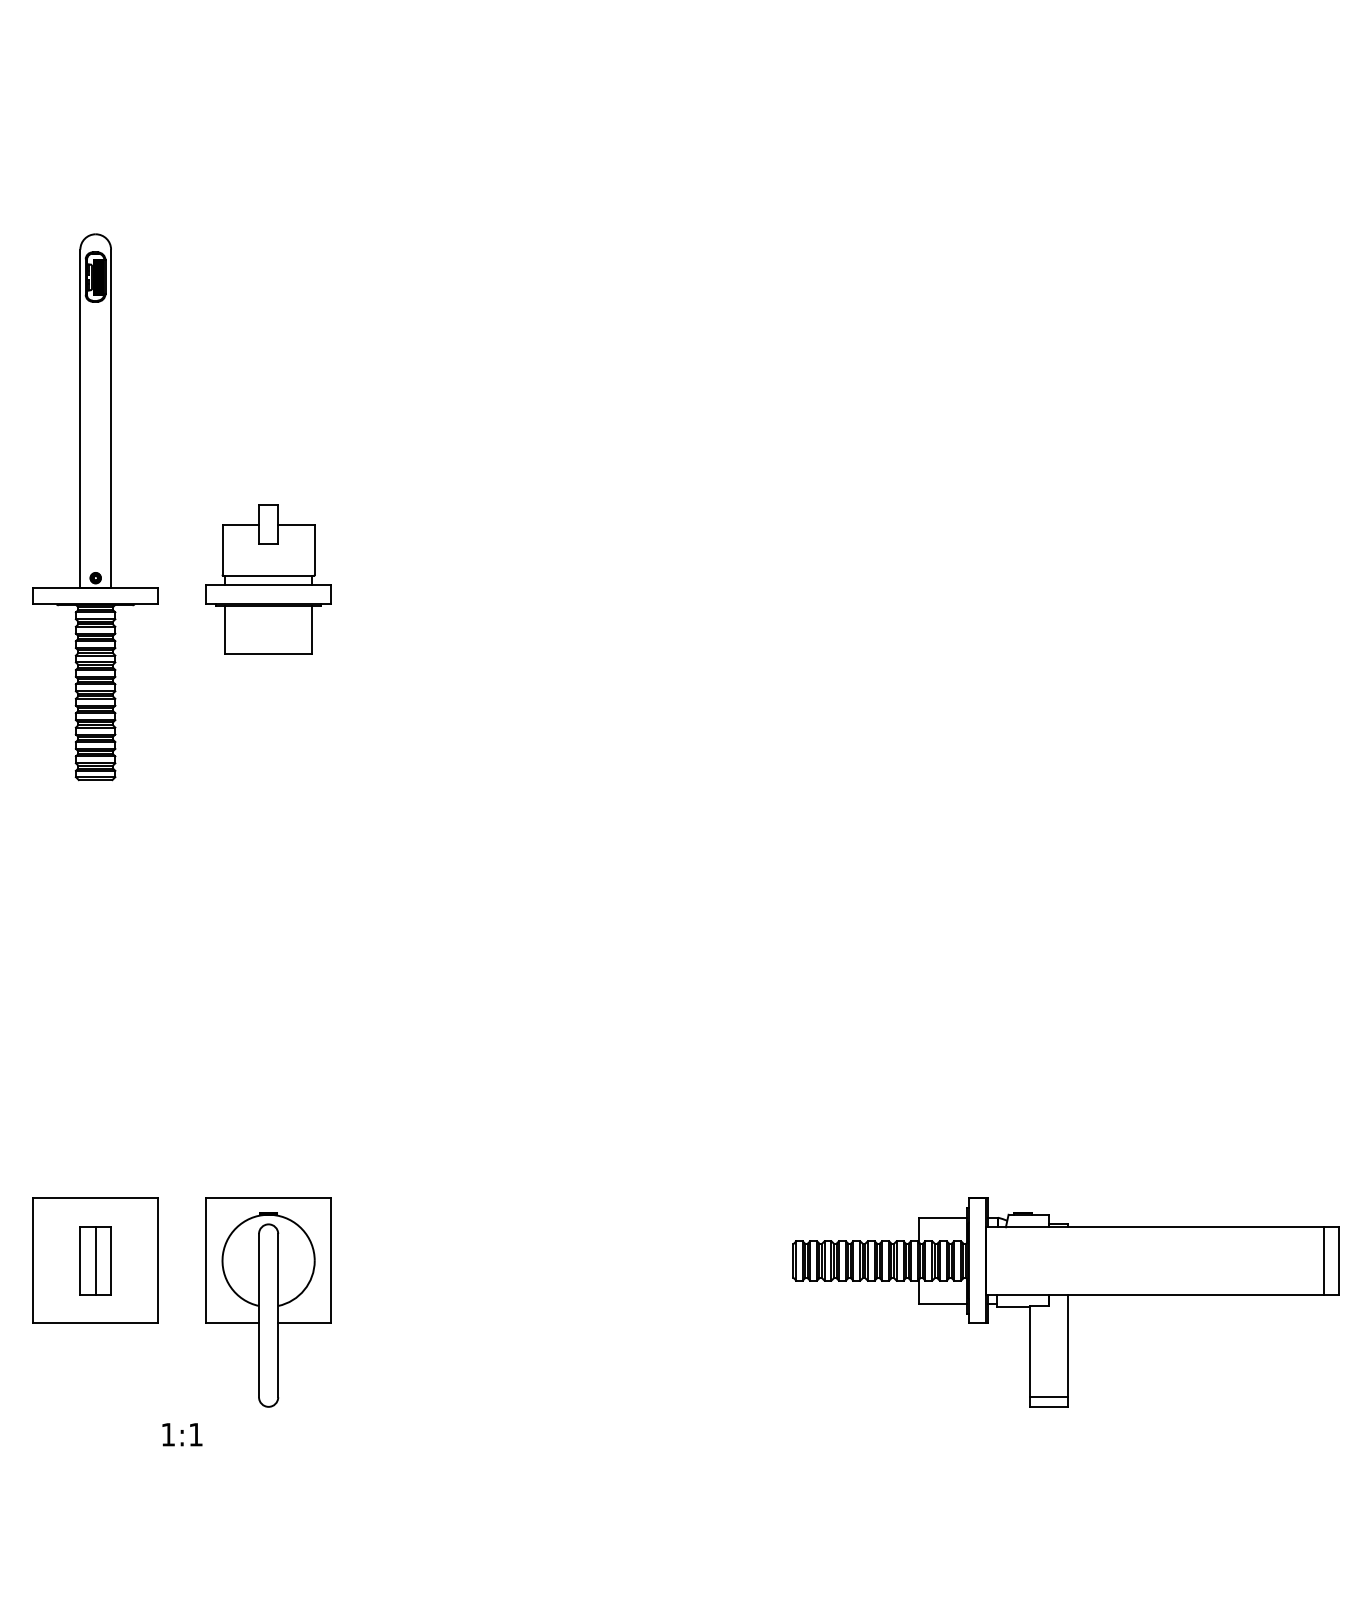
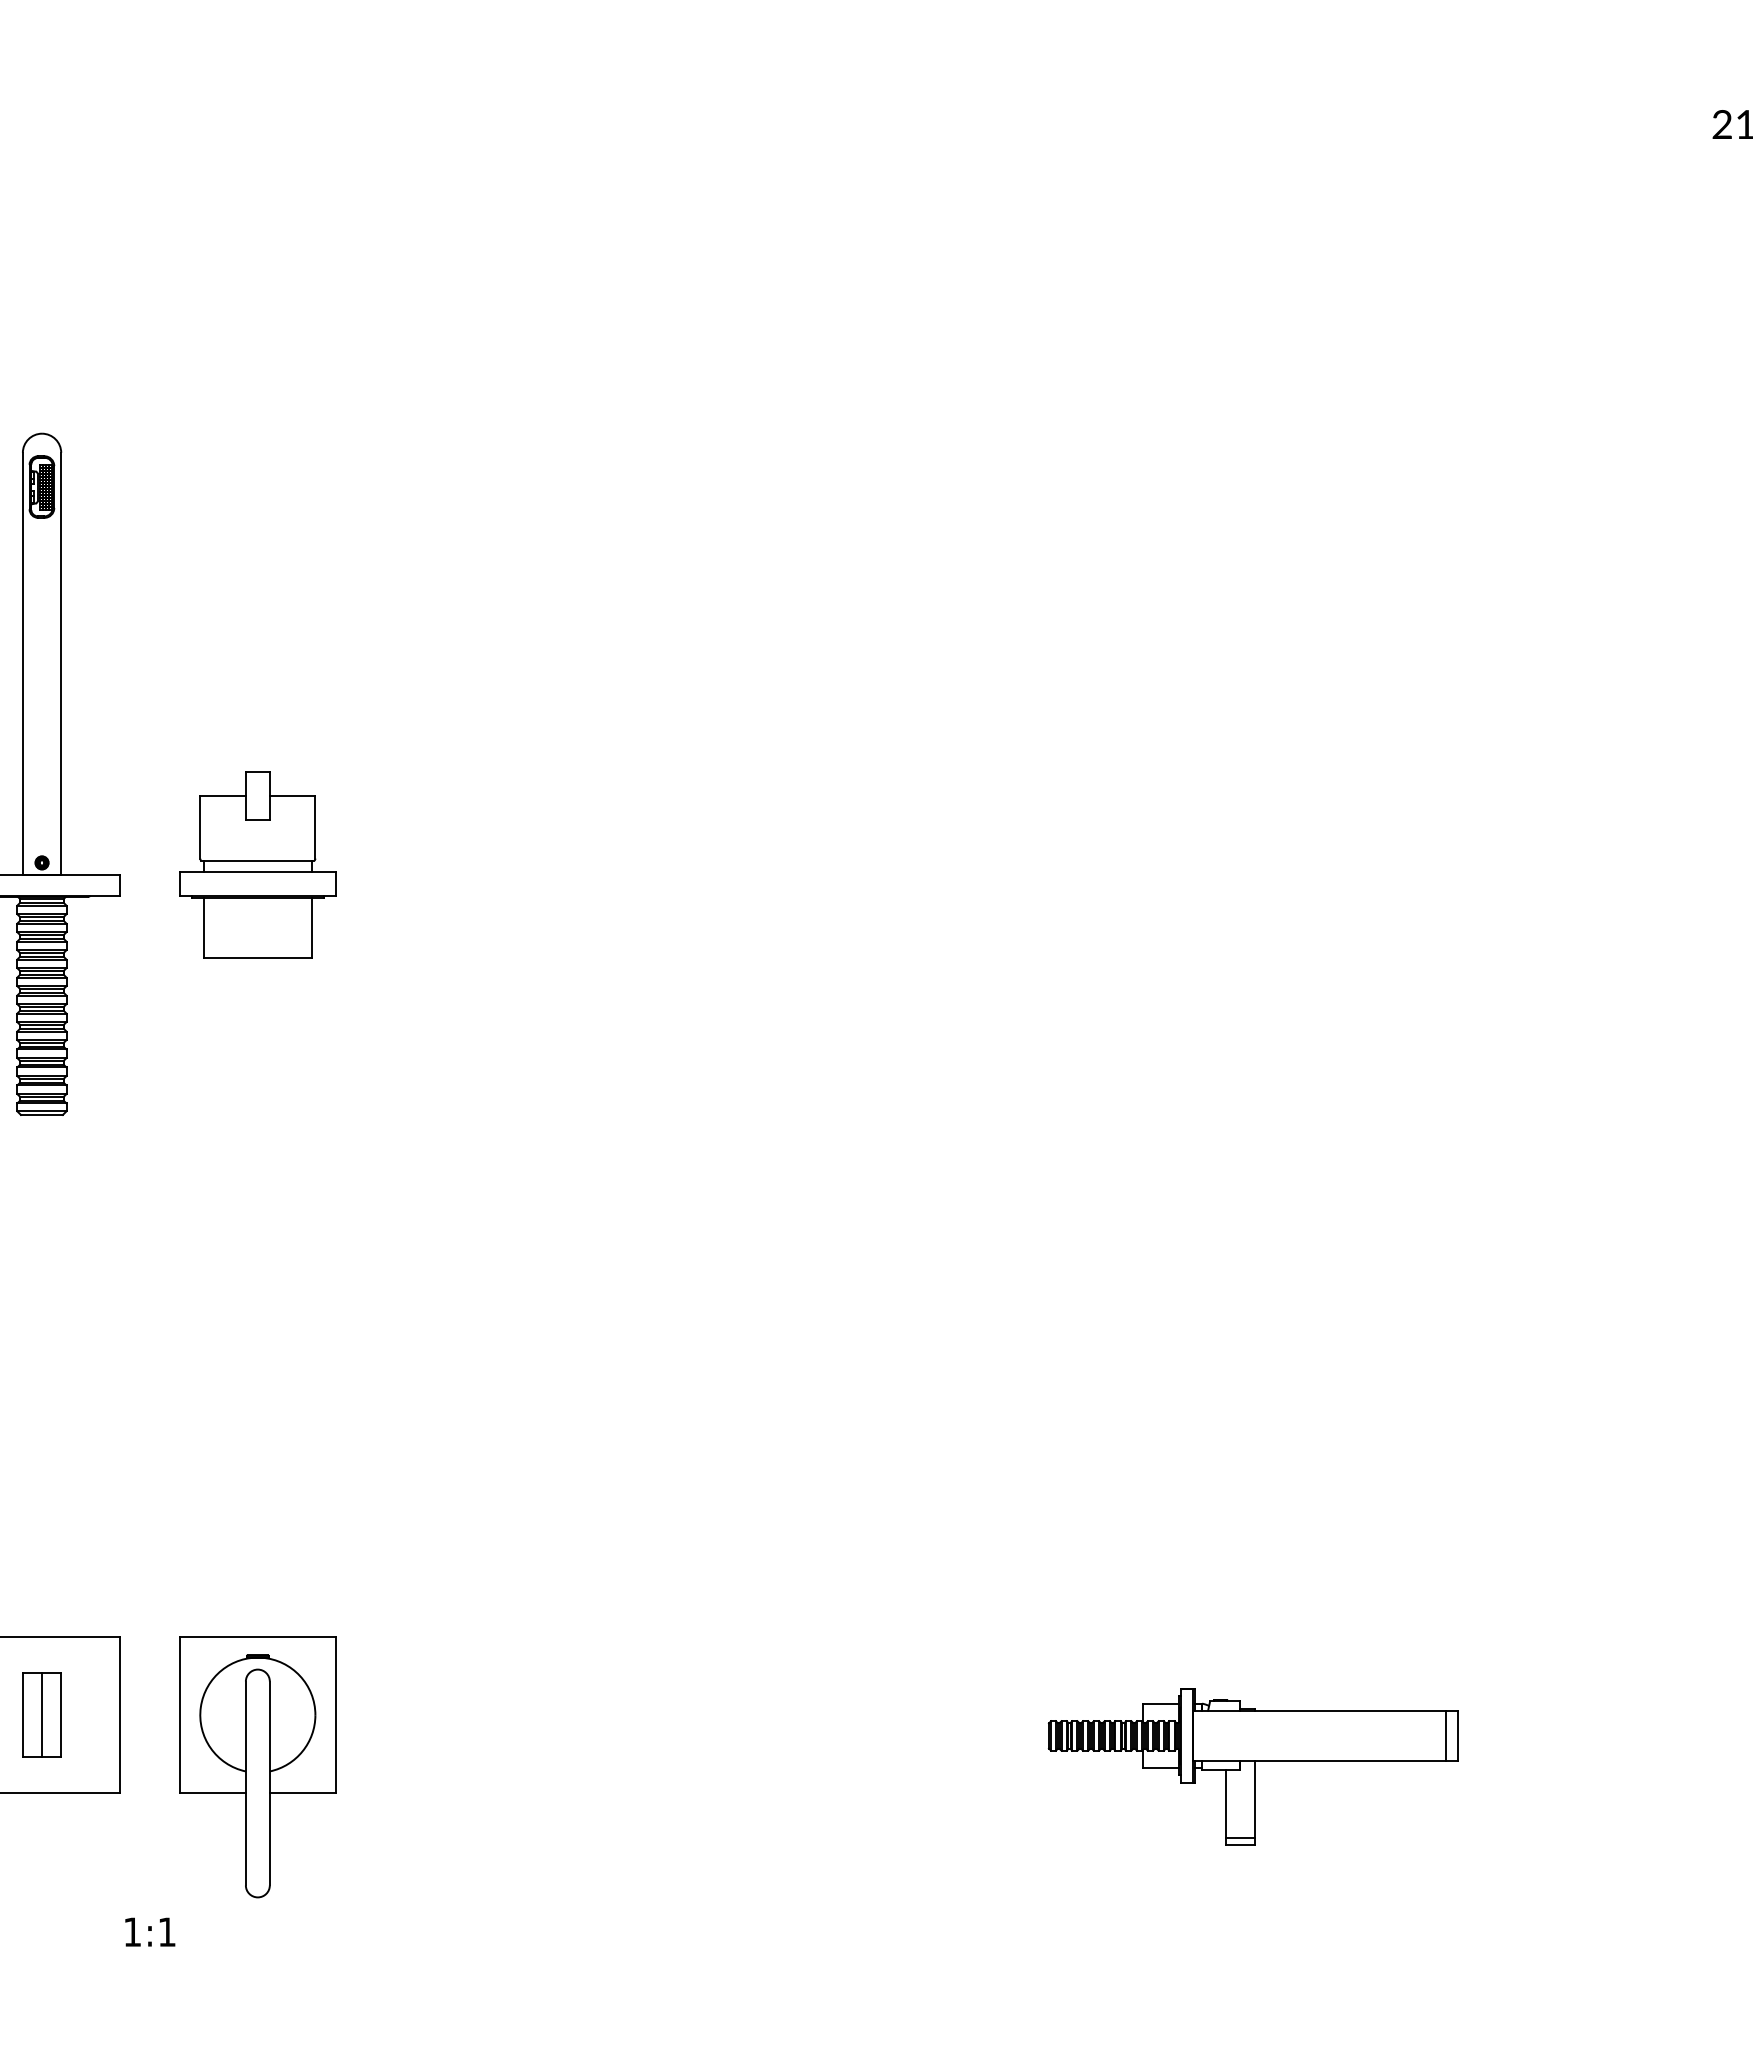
part: (1065, 1302) -> (1252, 1766), size x0.6

